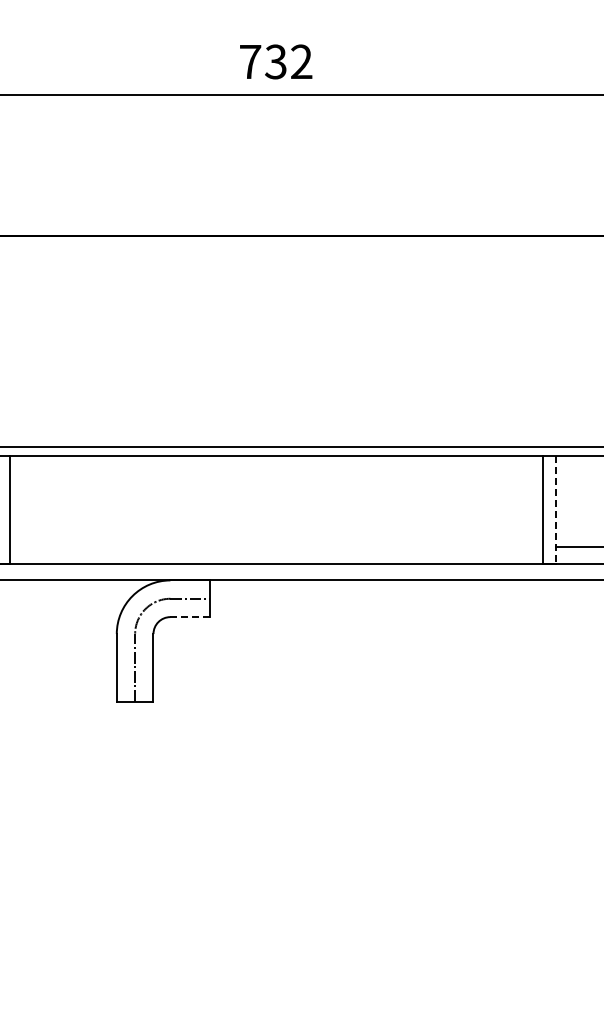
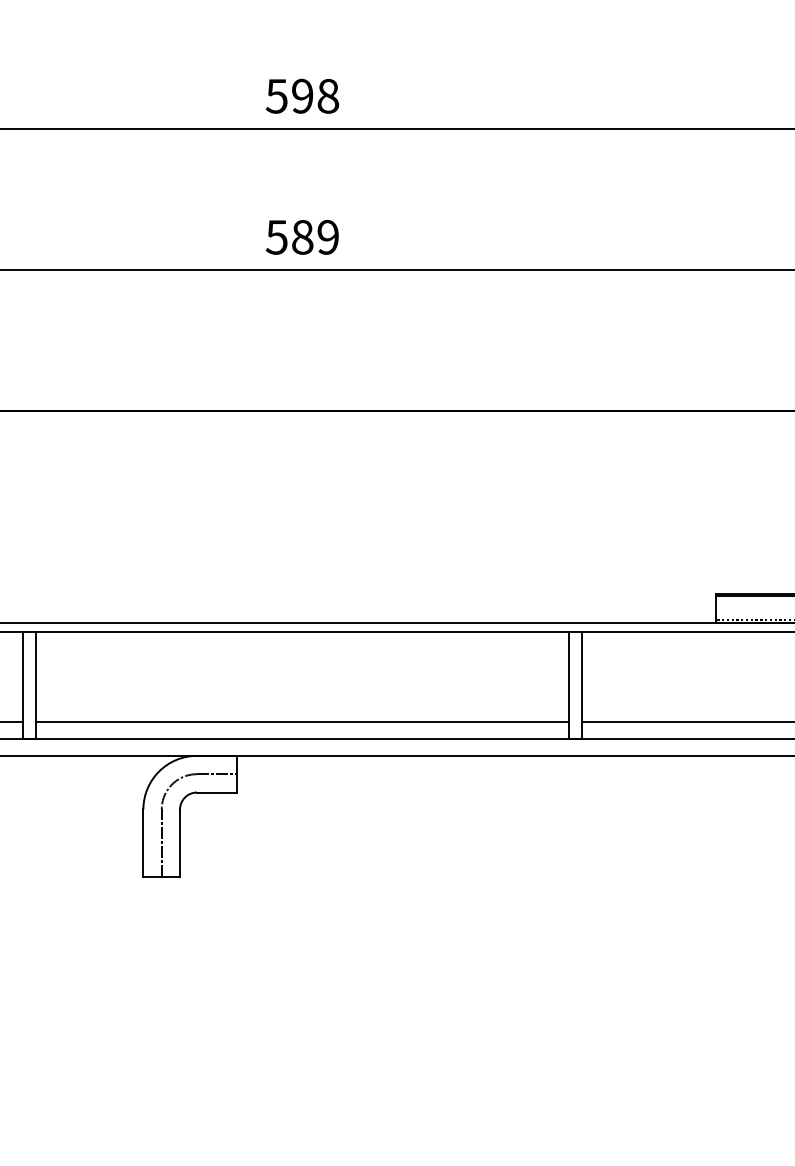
text: (274, 61) -> (301, 236), 732 -> 589
line: (555, 510) -> (582, 685), dashed -> solid
line: (275, 547) -> (302, 722), added
line: (189, 617) -> (216, 792), dashed -> solid

